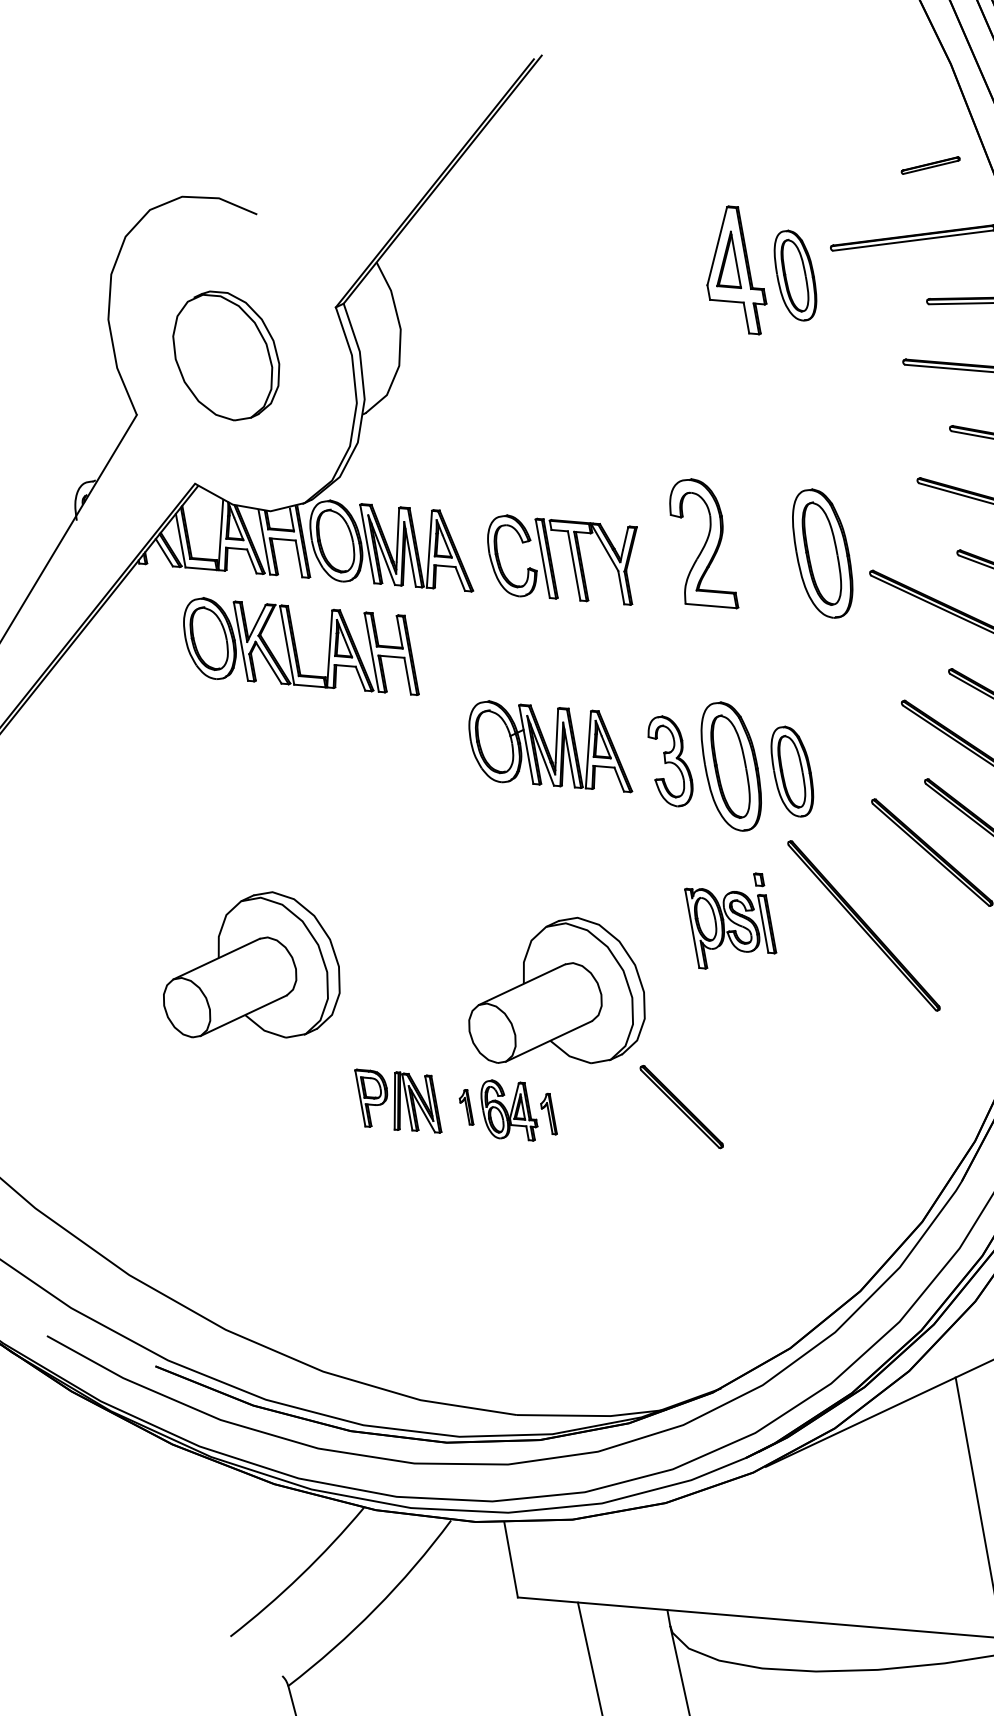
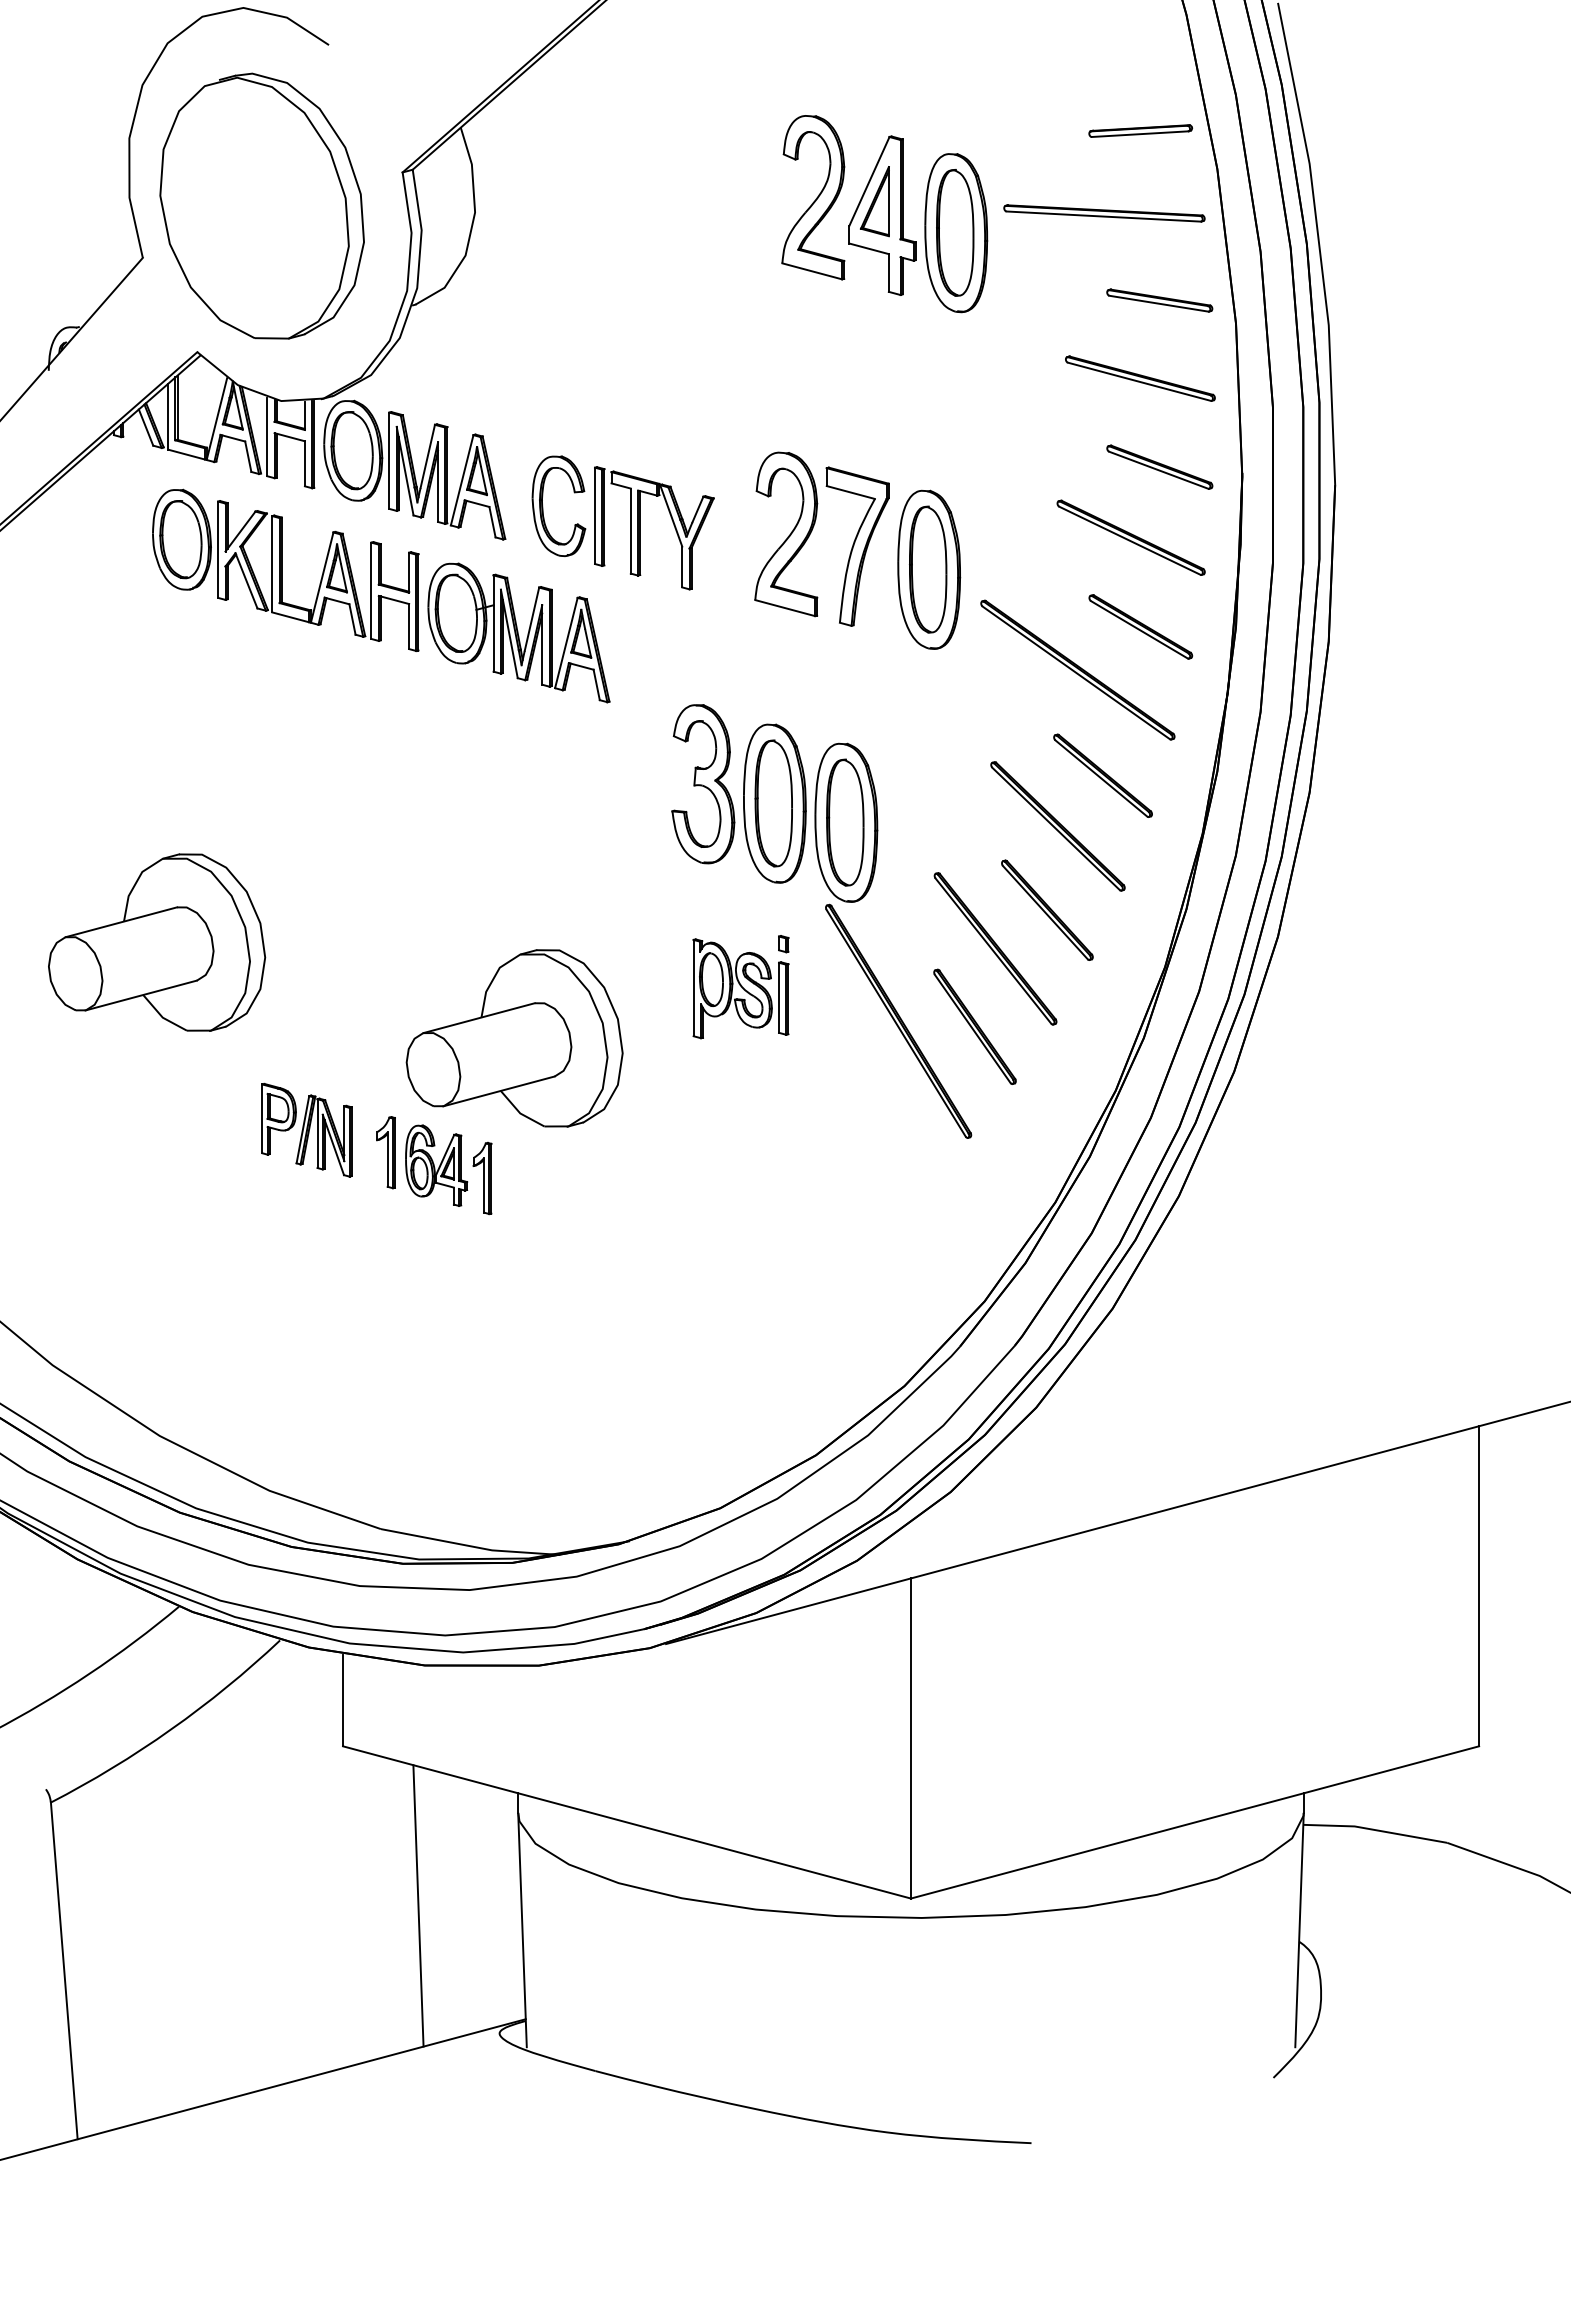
part: (930, 165) -> (1140, 130), size x1.43
part: (674, 267) -> (813, 197), added
part: (795, 275) -> (956, 233), size x1.43
part: (225, 354) -> (261, 205), size x1.67
part: (760, 545) -> (857, 546), added
part: (547, 748) -> (518, 632), moved
part: (670, 761) -> (703, 784), size x1.43
part: (792, 771) -> (846, 822), size x1.43
part: (681, 1106) -> (974, 1026), moved
part: (465, 1107) -> (385, 1152), size x1.67
part: (548, 1114) -> (482, 1178), size x1.43

